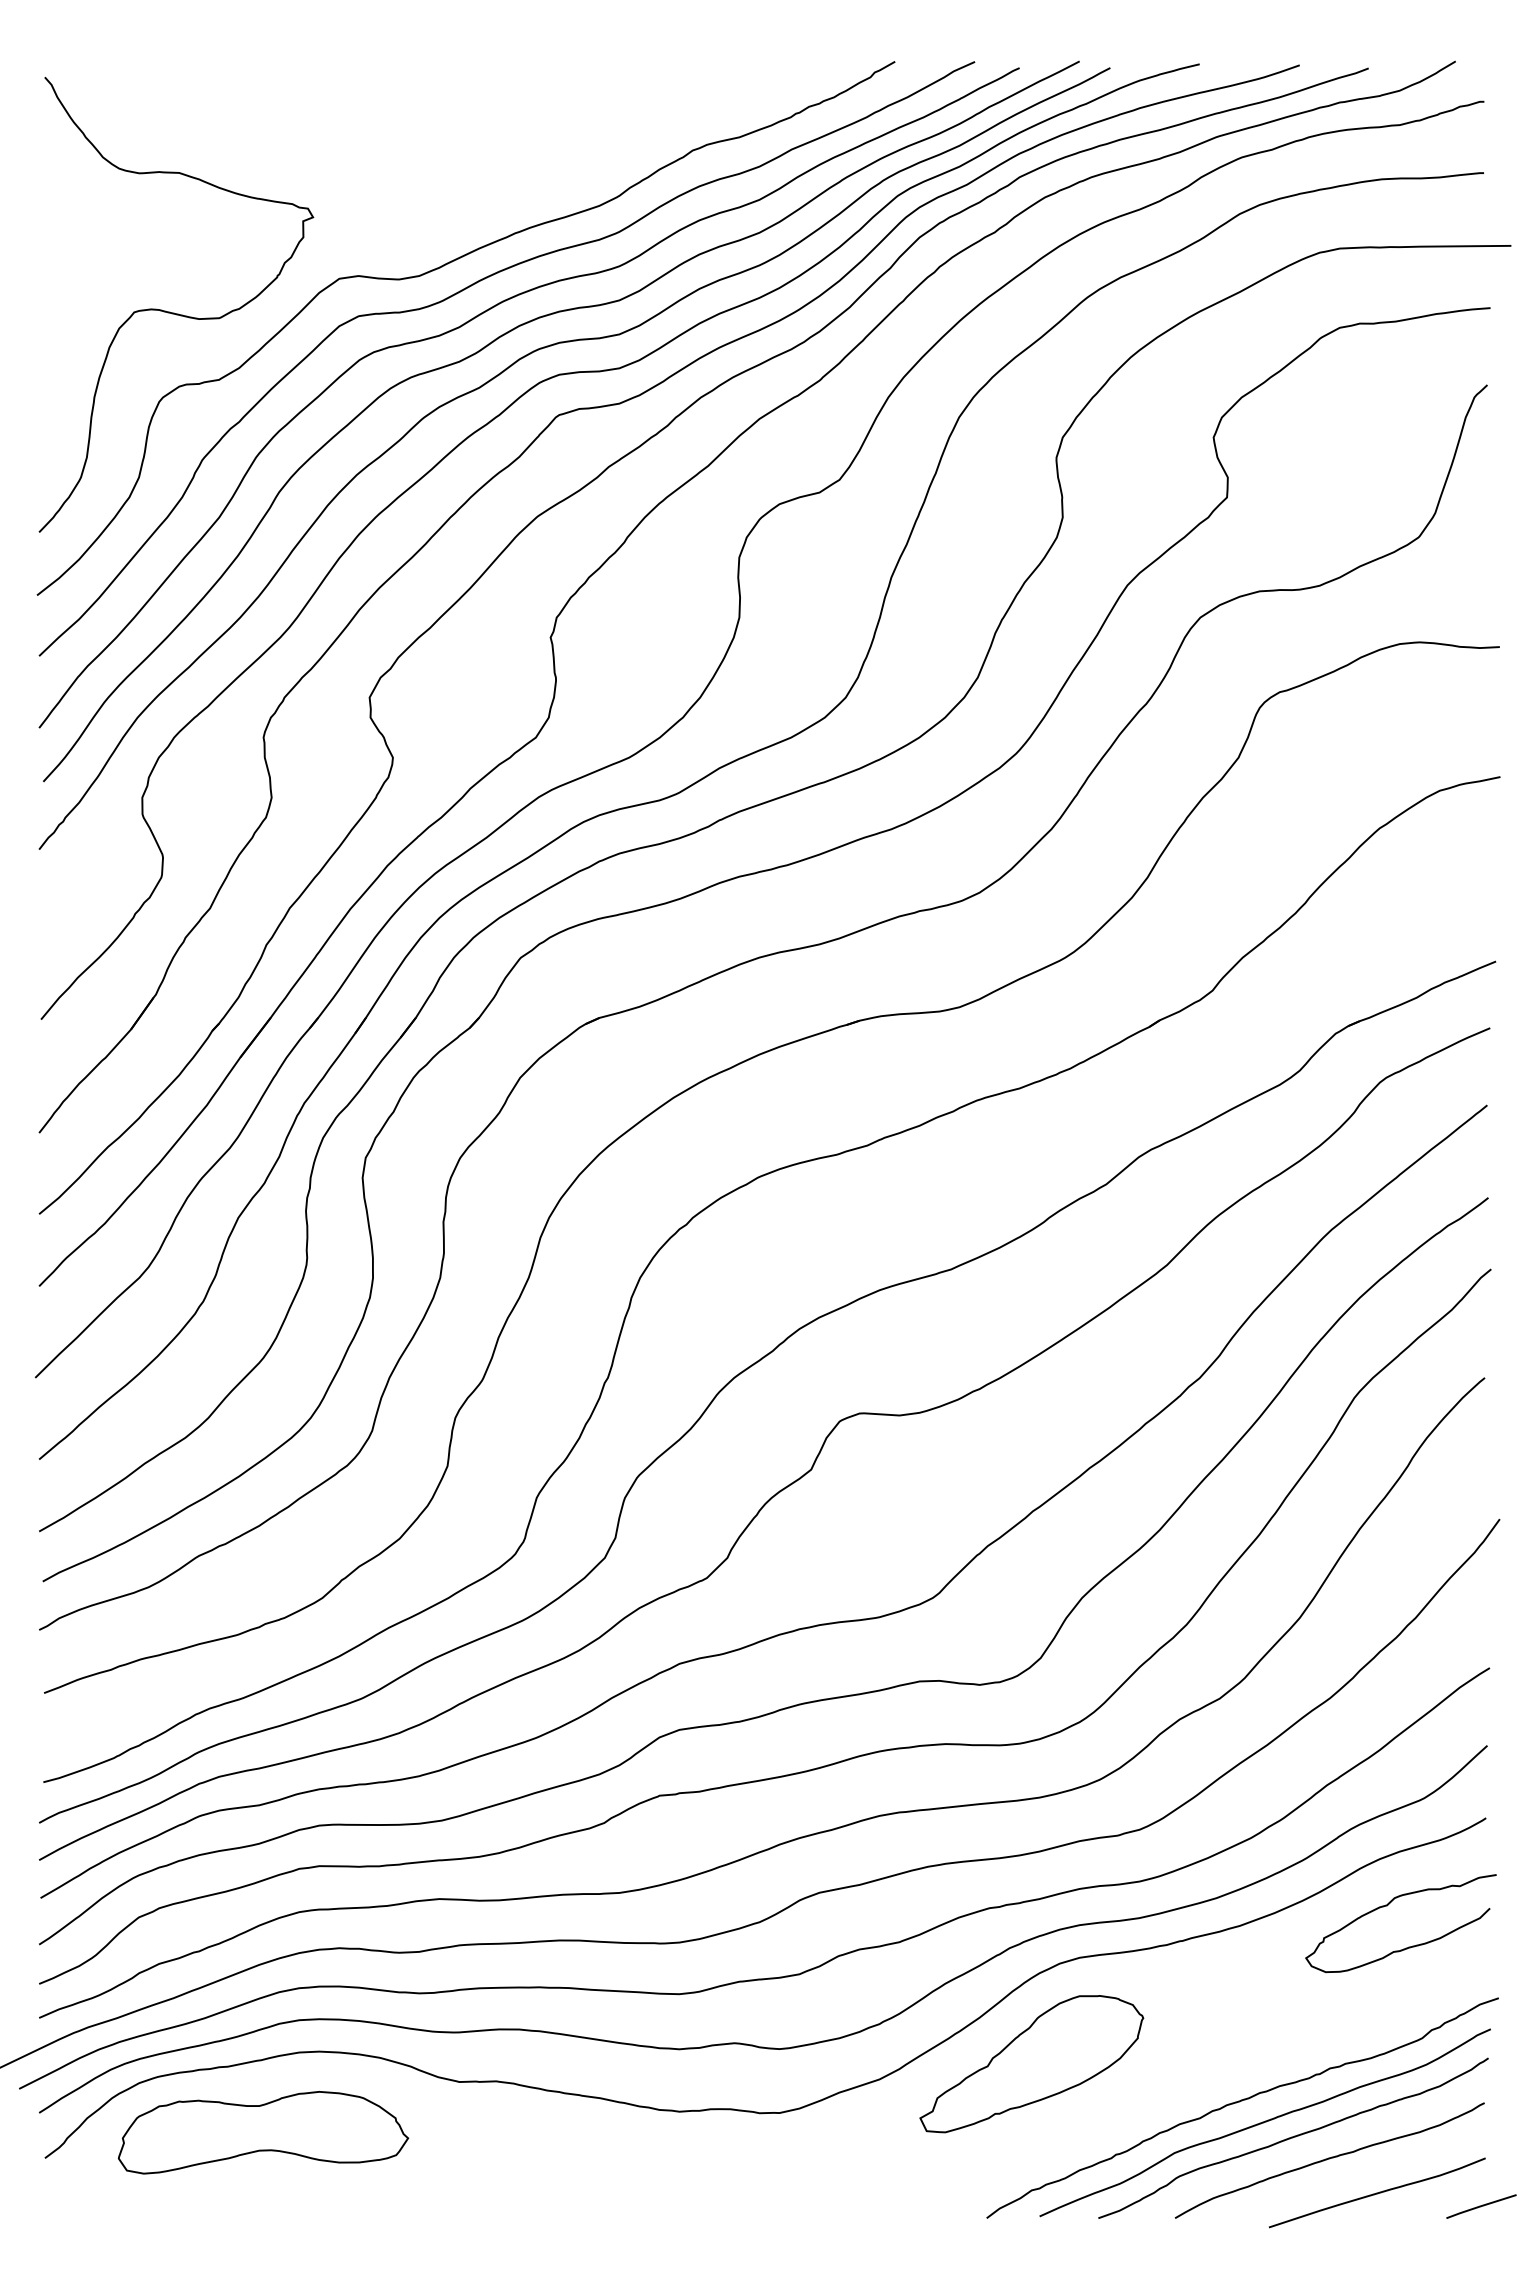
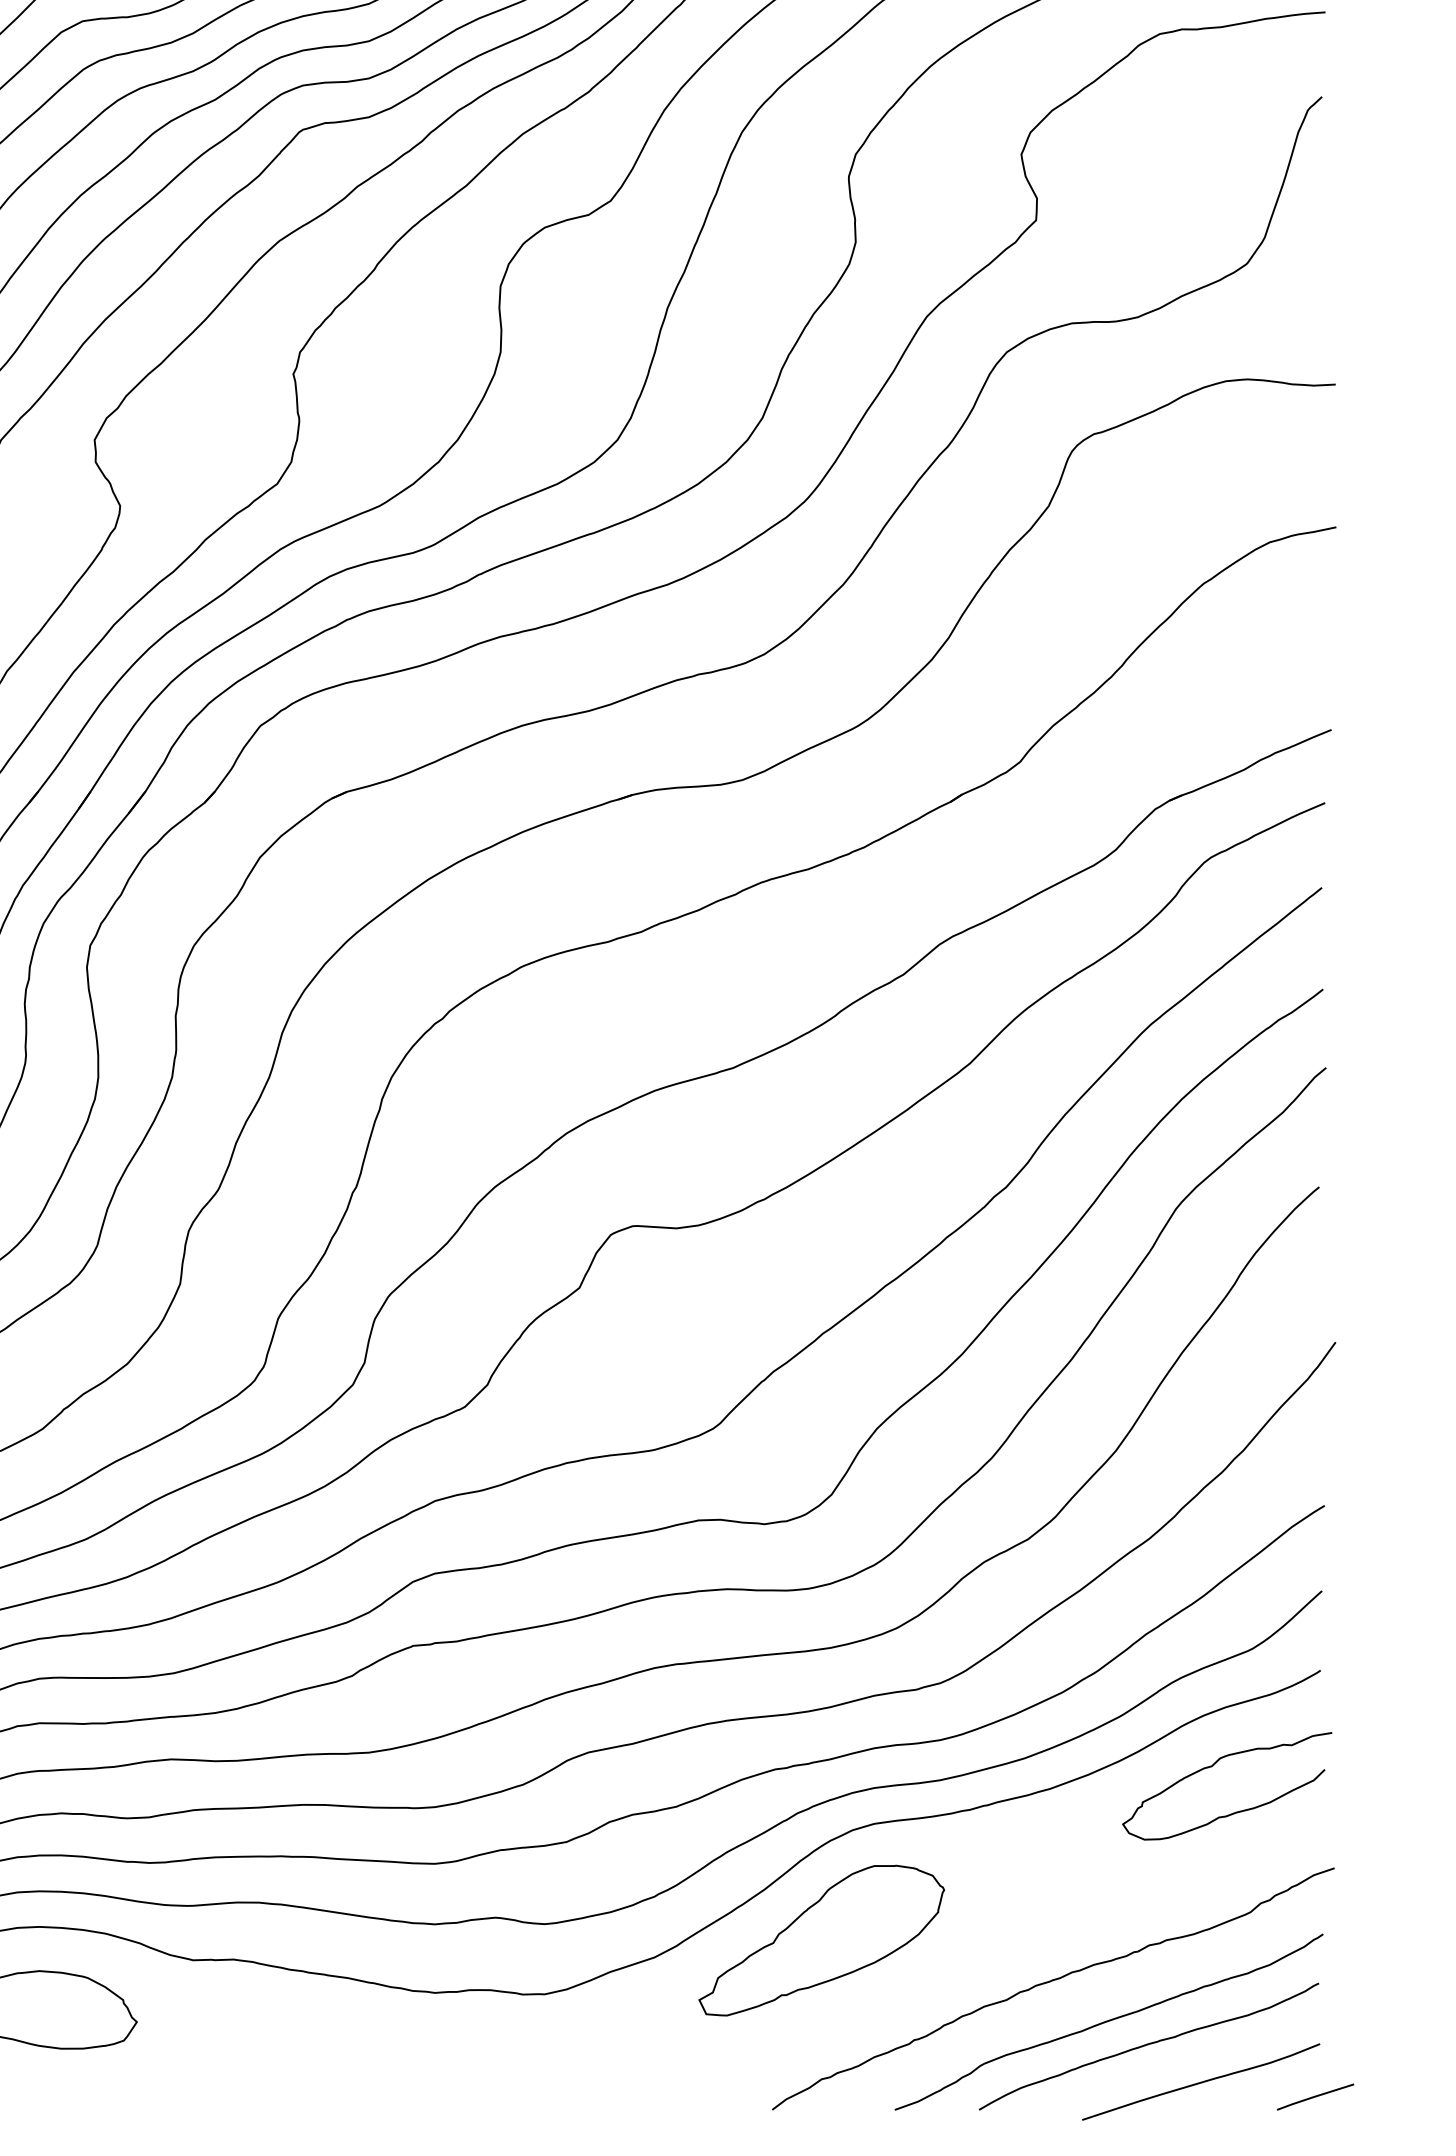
curve: (1264, 2122) -> (1077, 2004), removed

